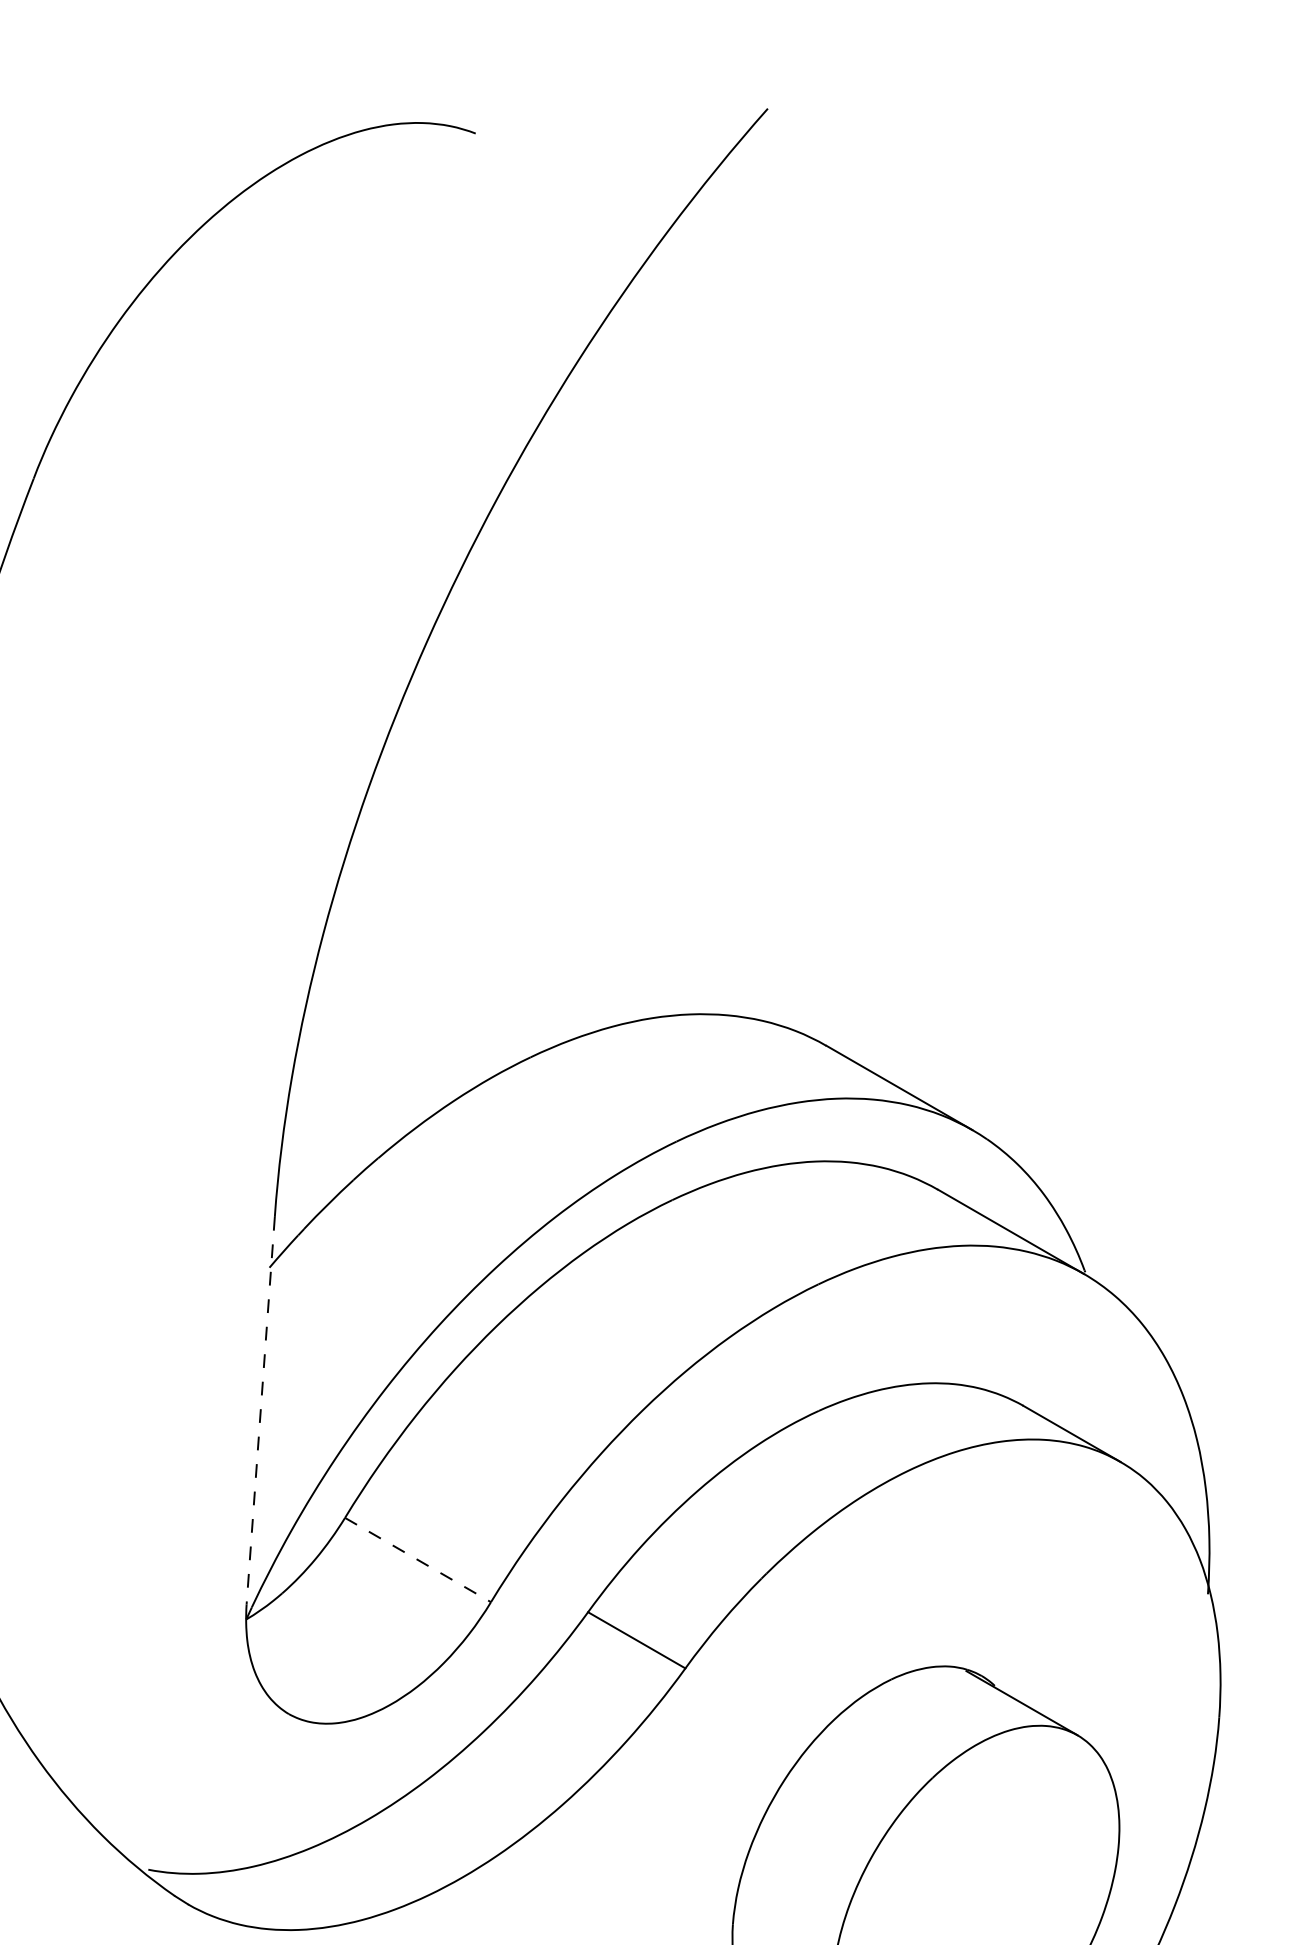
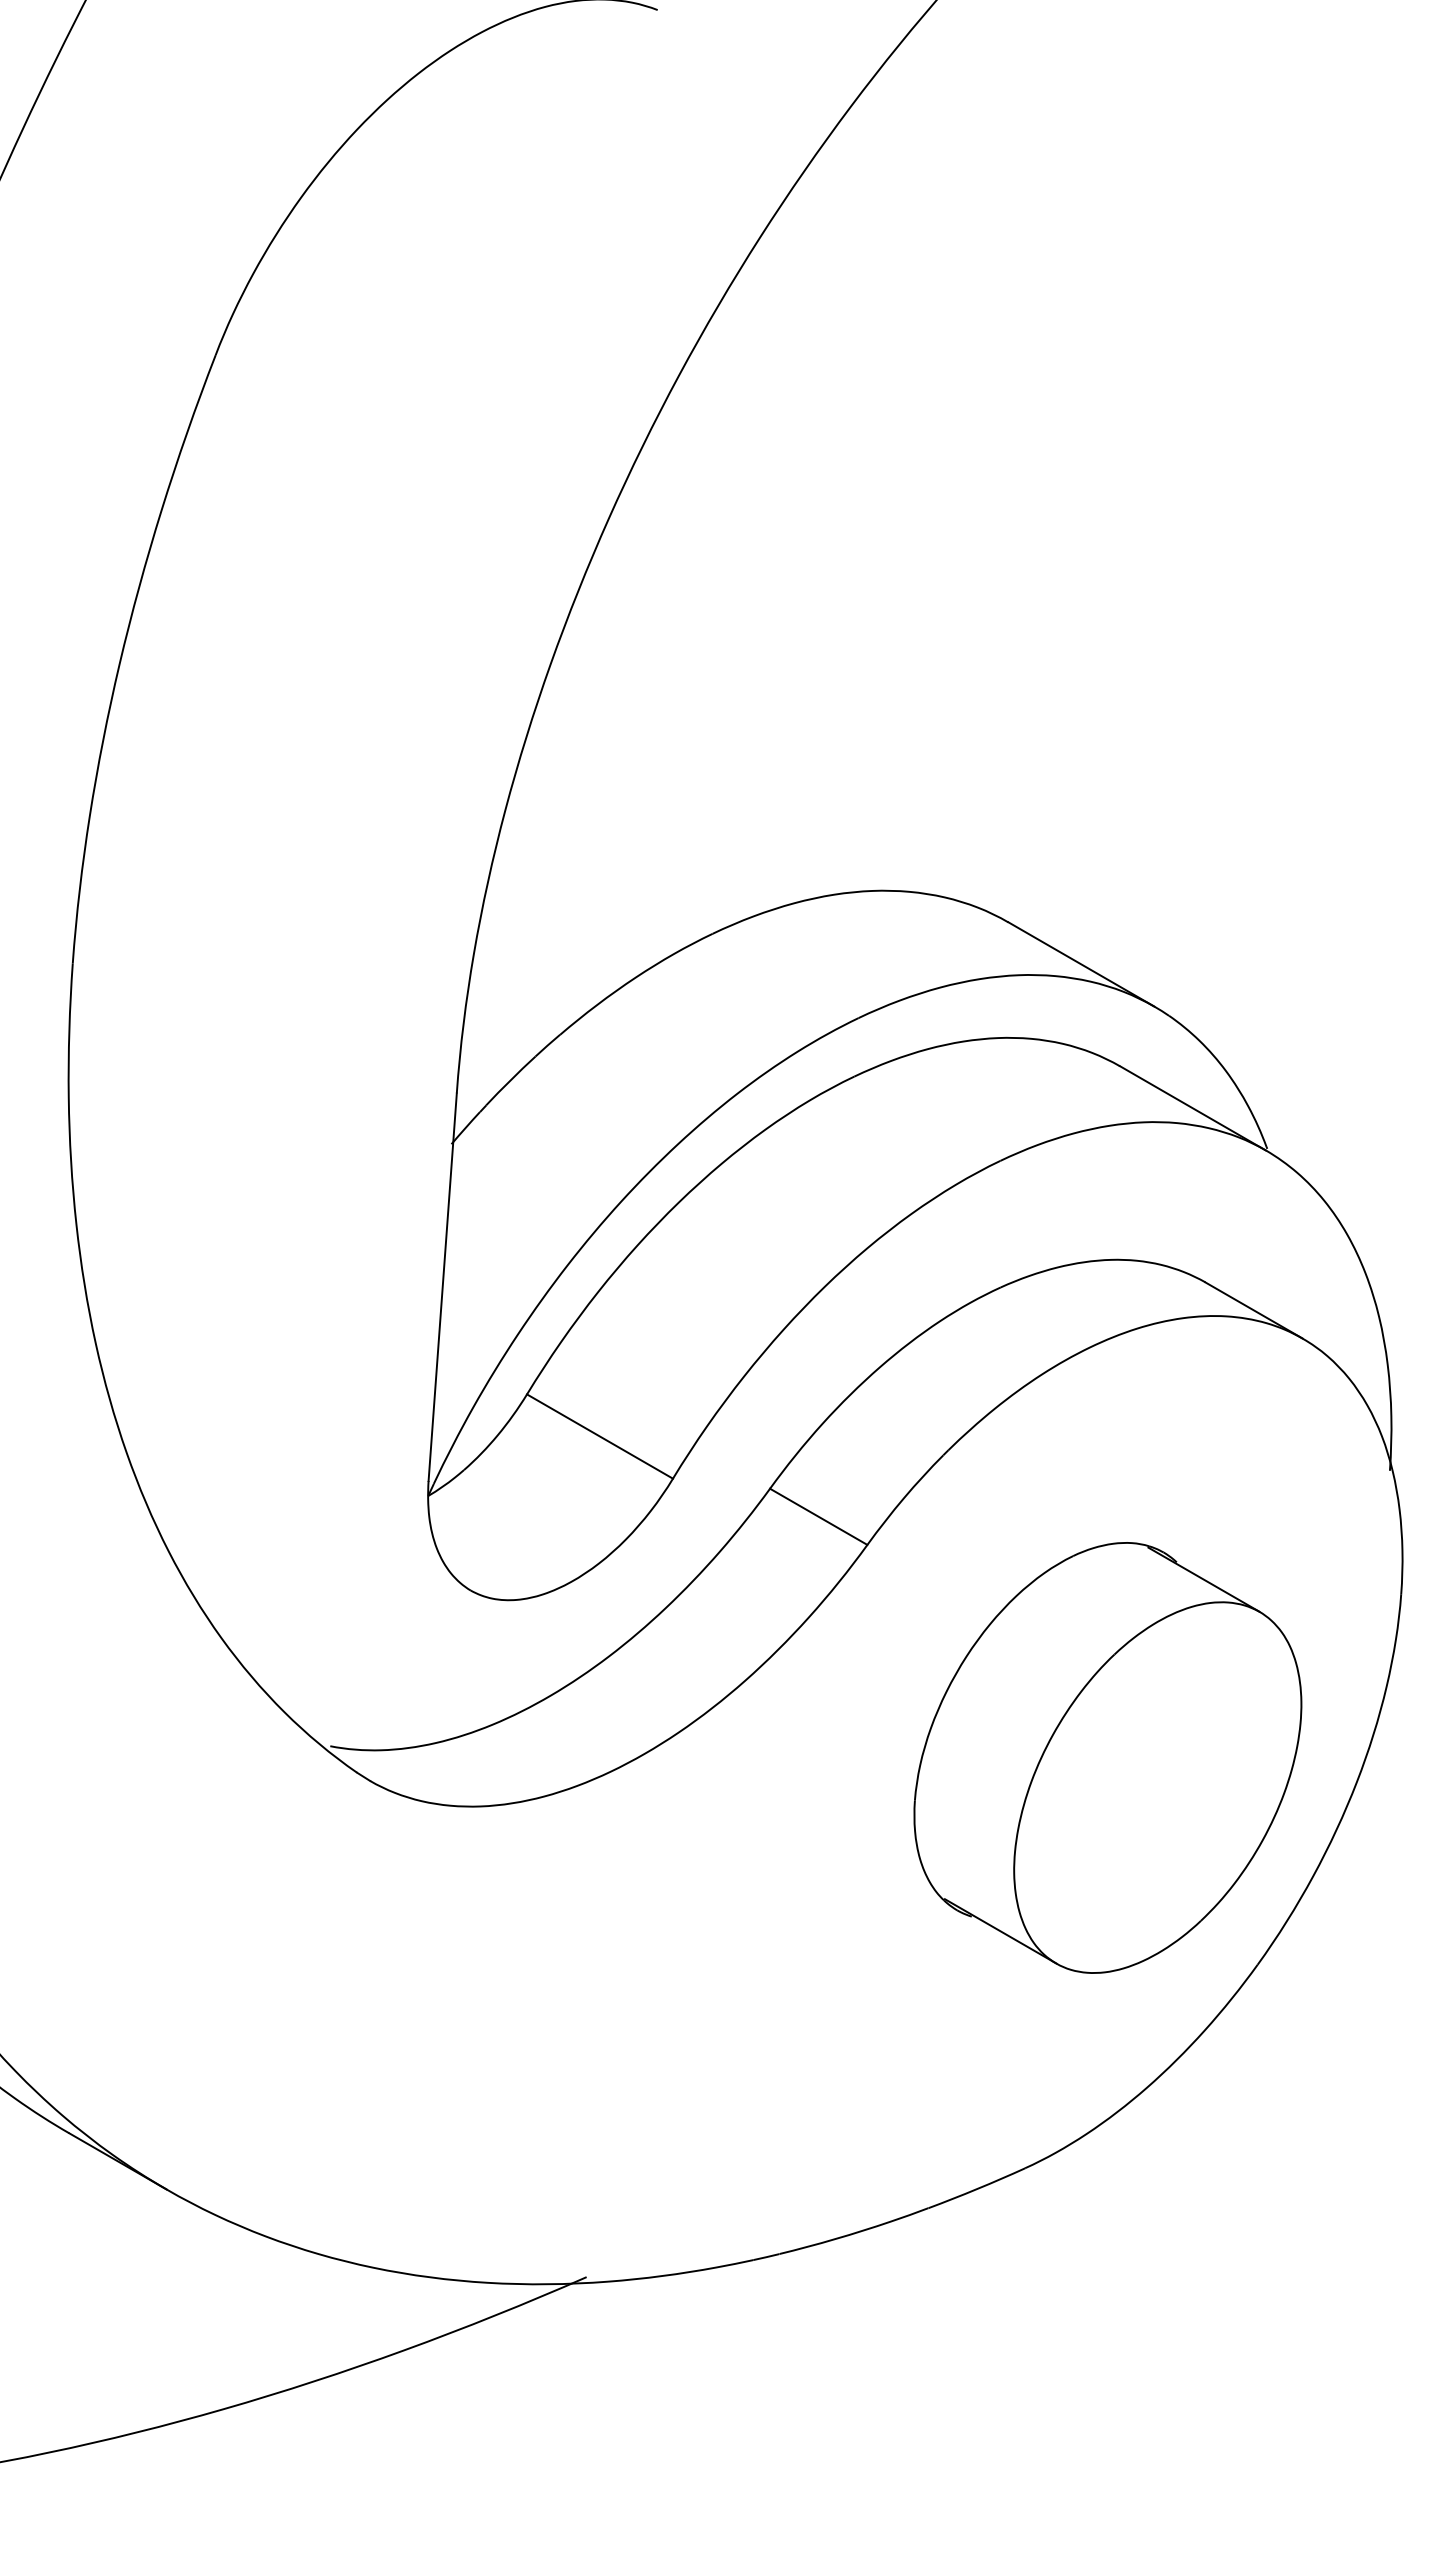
line: (260, 1410) -> (442, 1287), dashed -> solid
line: (418, 1559) -> (600, 1436), dashed -> solid

